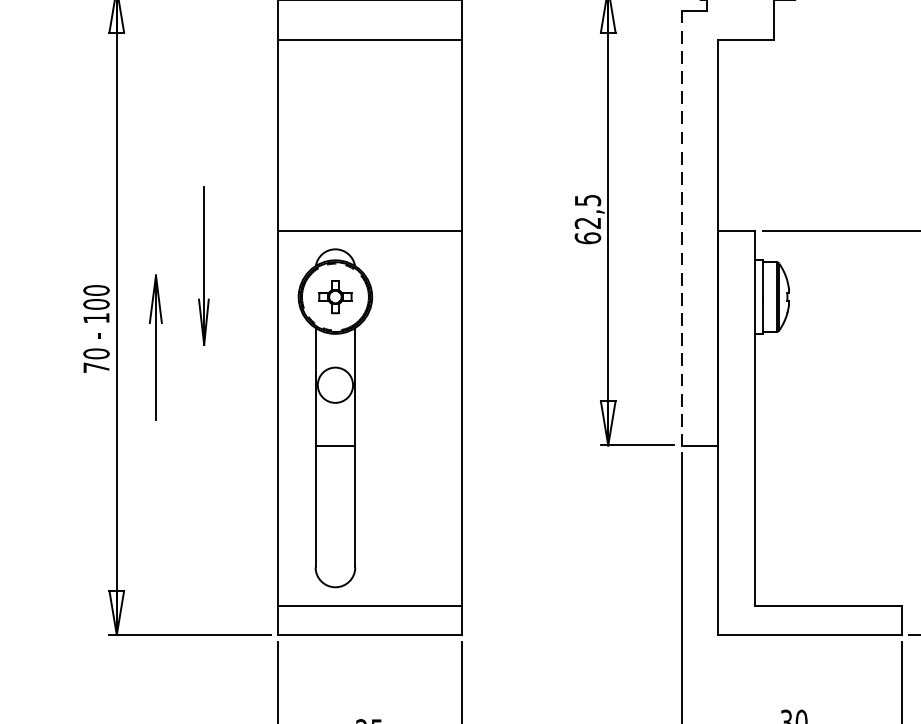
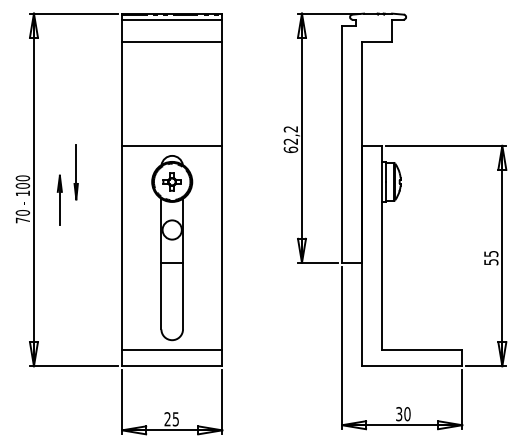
text: (587, 200) -> (290, 129), 62,5 -> 62,2
line: (682, 228) -> (342, 144), dashed -> solid
part: (178, 301) -> (67, 184), size x0.62
part: (335, 419) -> (172, 248), moved

